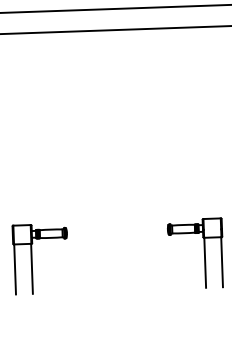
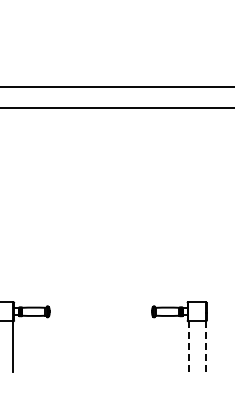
line: (205, 263) -> (188, 347), solid -> dashed
line: (221, 263) -> (205, 347), solid -> dashed

